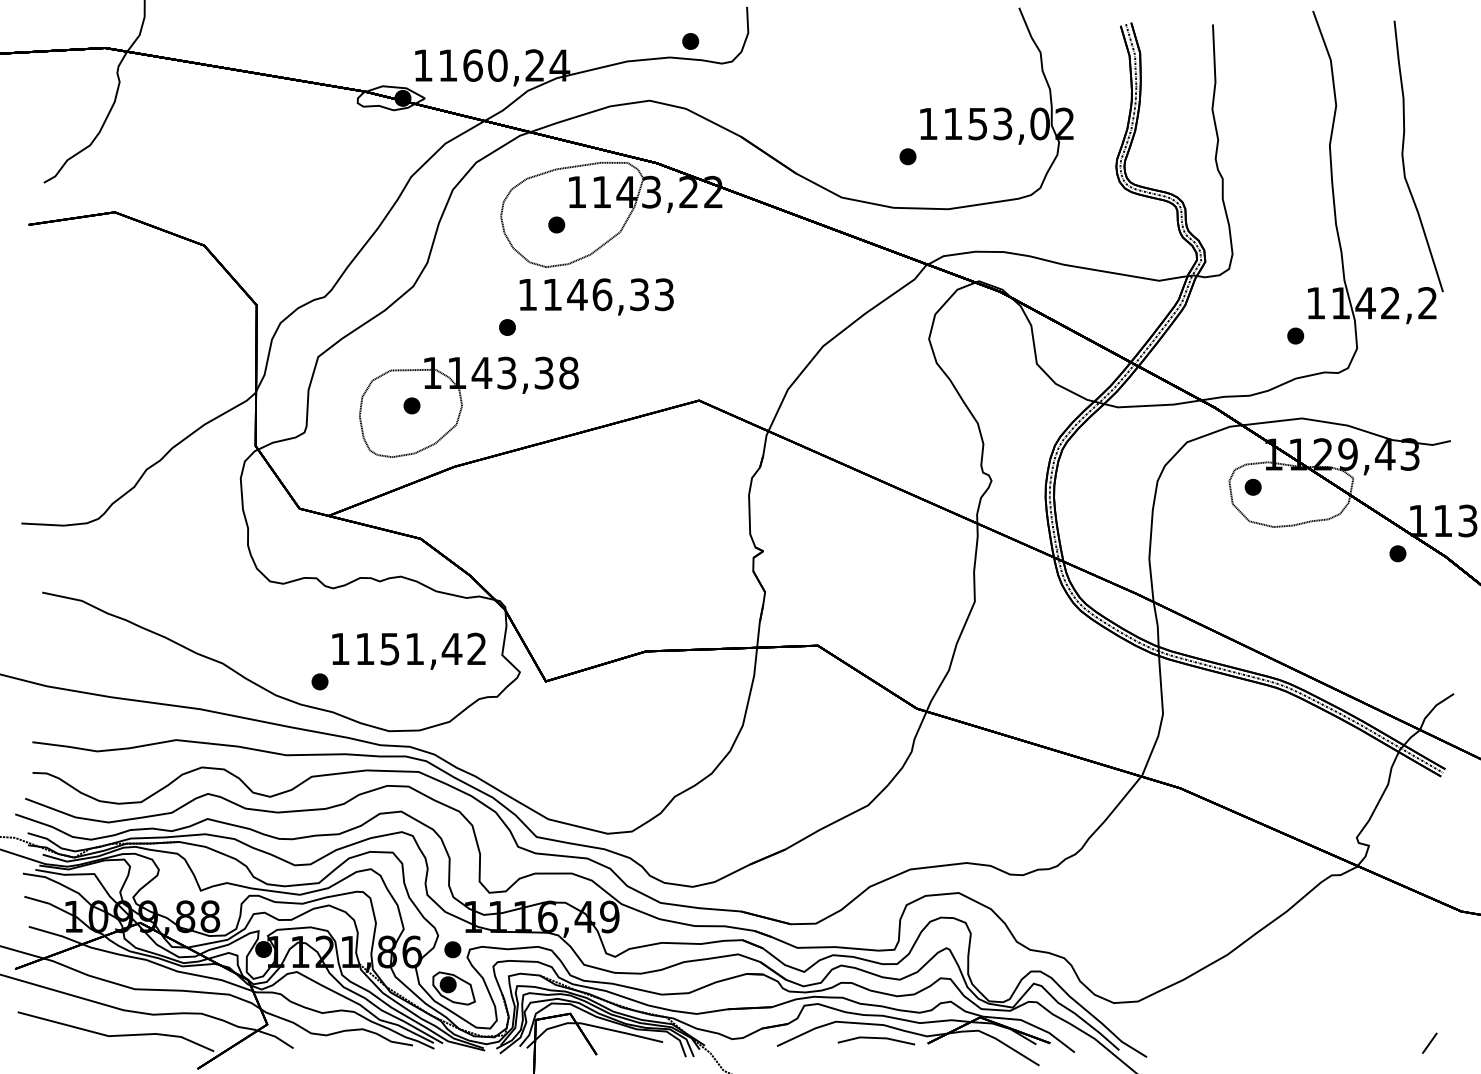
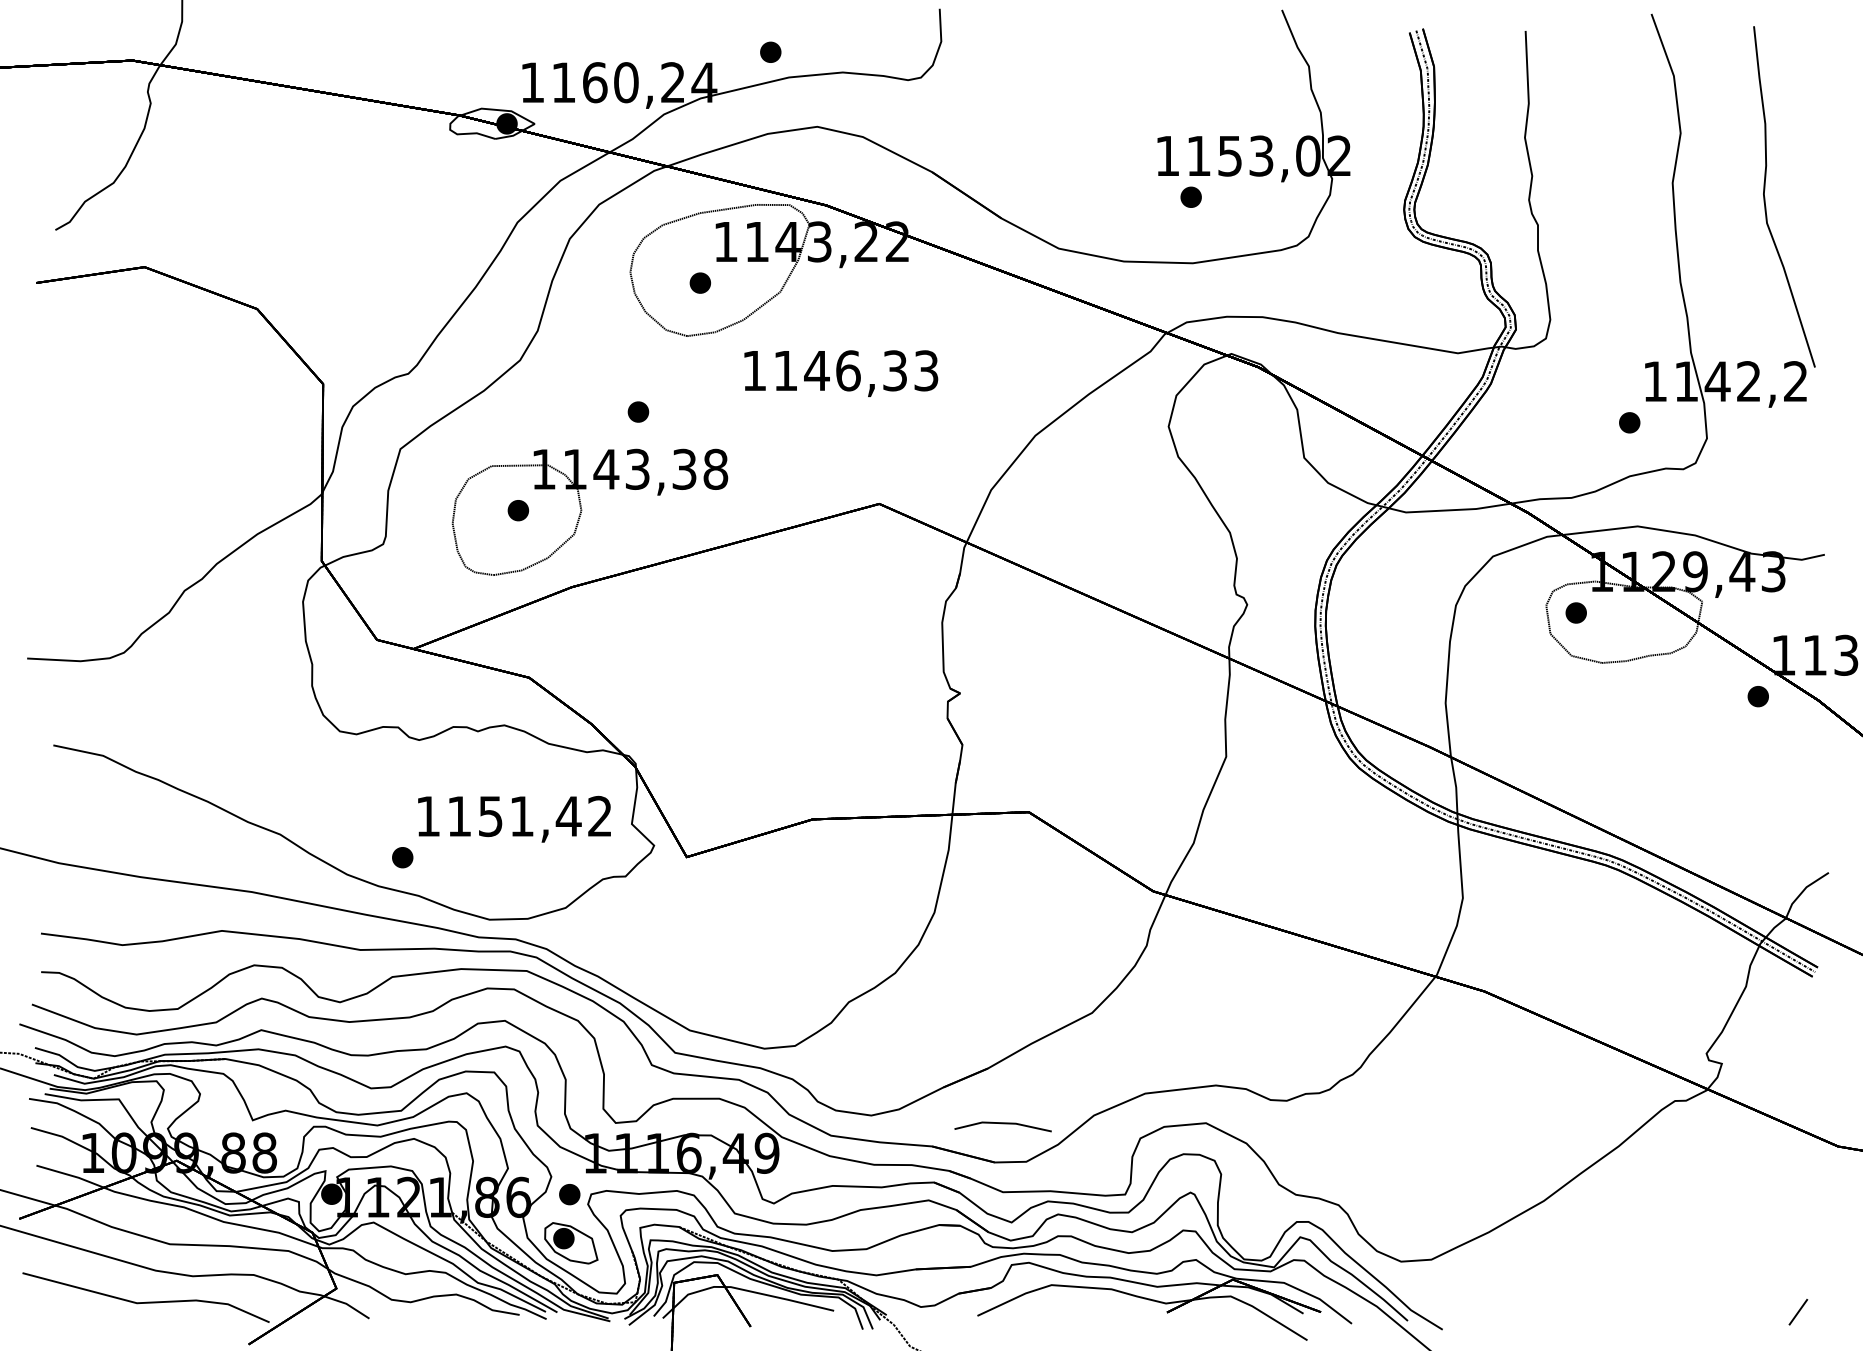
part: (690, 41) -> (770, 52), moved
part: (907, 156) -> (1190, 196), moved
text: (596, 296) -> (840, 373), moved
line: (876, 1038) -> (1003, 1123), moved

